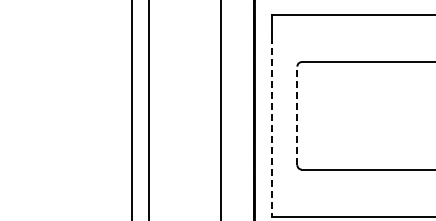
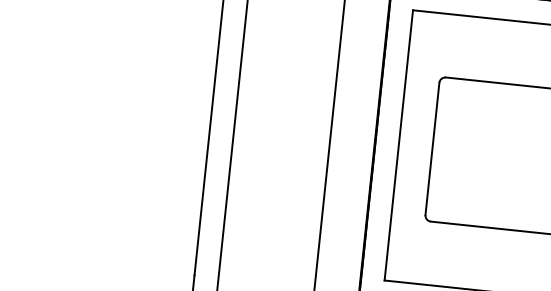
line: (297, 115) -> (432, 148), dashed -> solid
line: (272, 126) -> (397, 159), dashed -> solid

